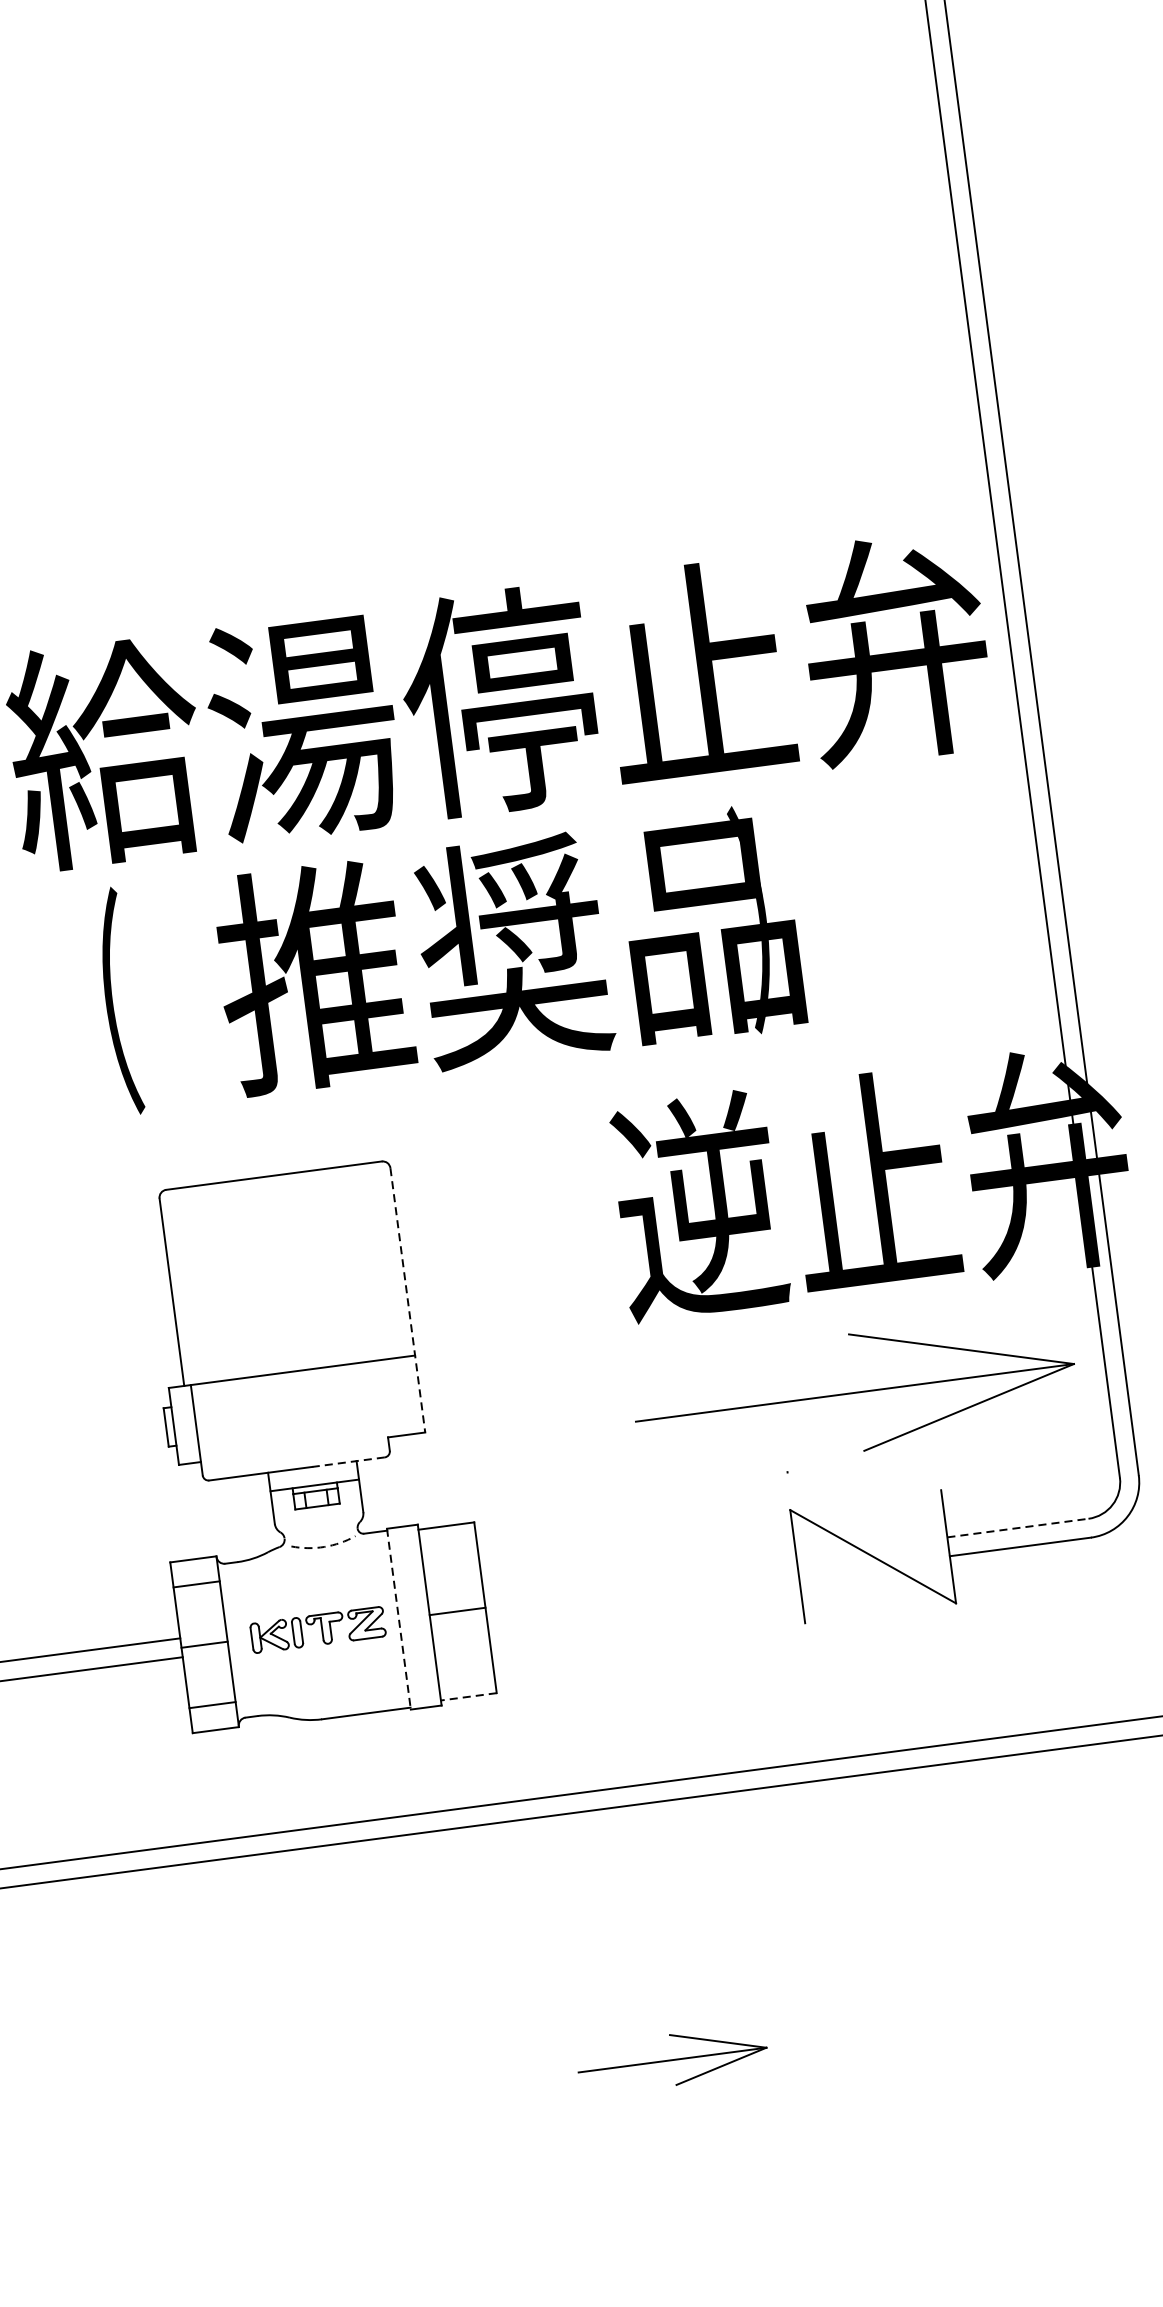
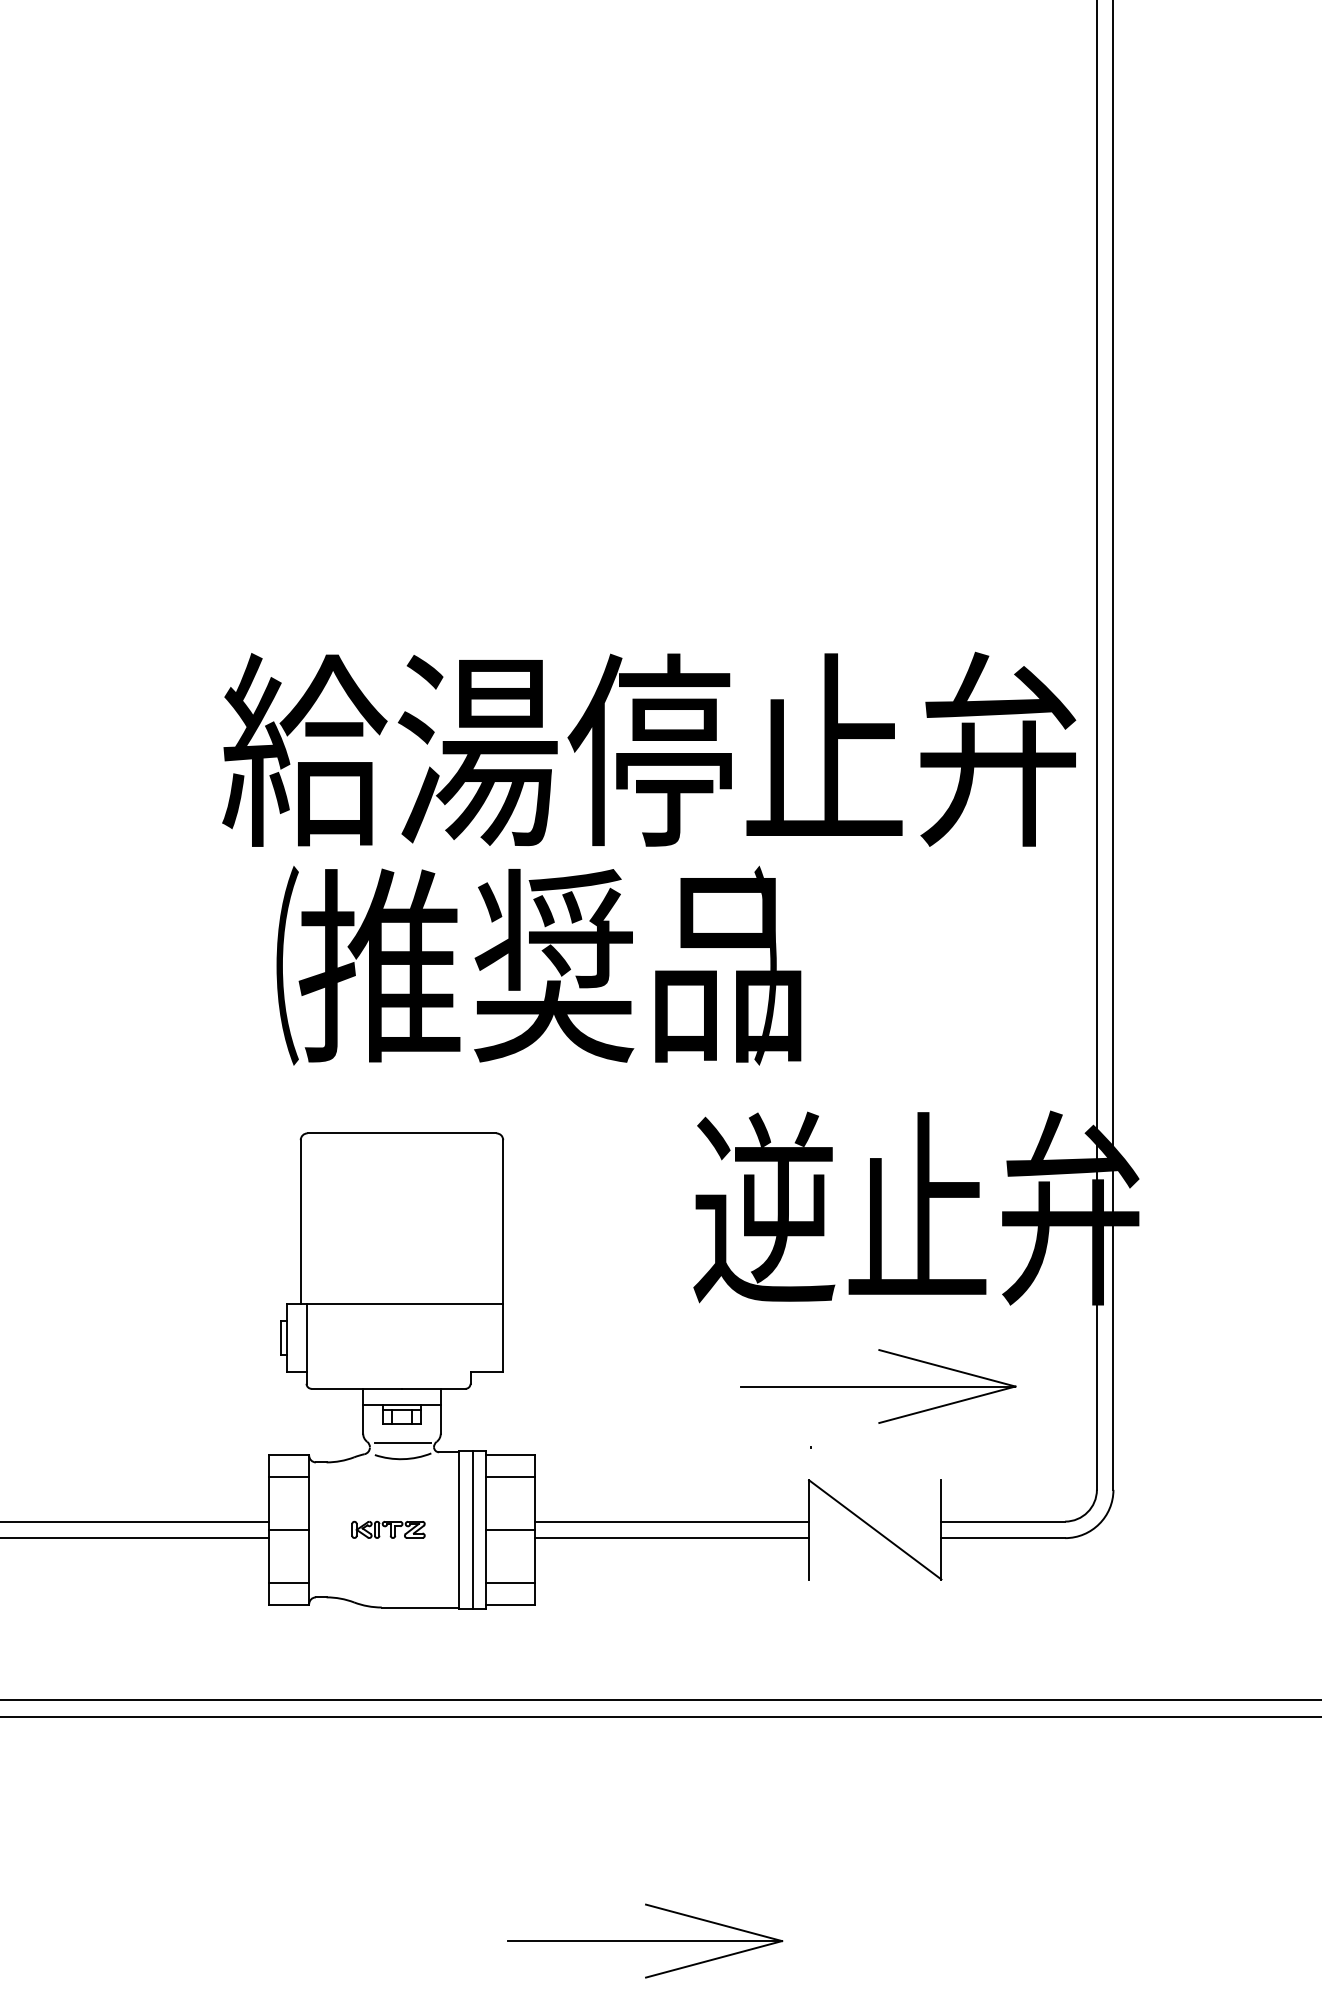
text: (507, 951) -> (549, 965), moved
line: (408, 1300) -> (503, 1256), dashed -> solid
part: (855, 1392) -> (878, 1386), size x0.71
line: (348, 1461) -> (433, 1388), dashed -> solid
line: (1018, 1527) -> (1003, 1521), dashed -> solid
line: (321, 1529) -> (402, 1443), added
arc: (324, 1547) -> (403, 1459), dashed -> solid
line: (449, 1550) -> (510, 1476), added
line: (640, 1577) -> (672, 1521), added
line: (643, 1596) -> (672, 1538), added
line: (413, 1616) -> (472, 1529), added
line: (399, 1619) -> (459, 1530), dashed -> solid
part: (318, 1629) -> (388, 1529), size x0.62
line: (465, 1671) -> (510, 1582), added
line: (468, 1696) -> (510, 1604), dashed -> solid
part: (672, 2059) -> (645, 1940), size x1.67

